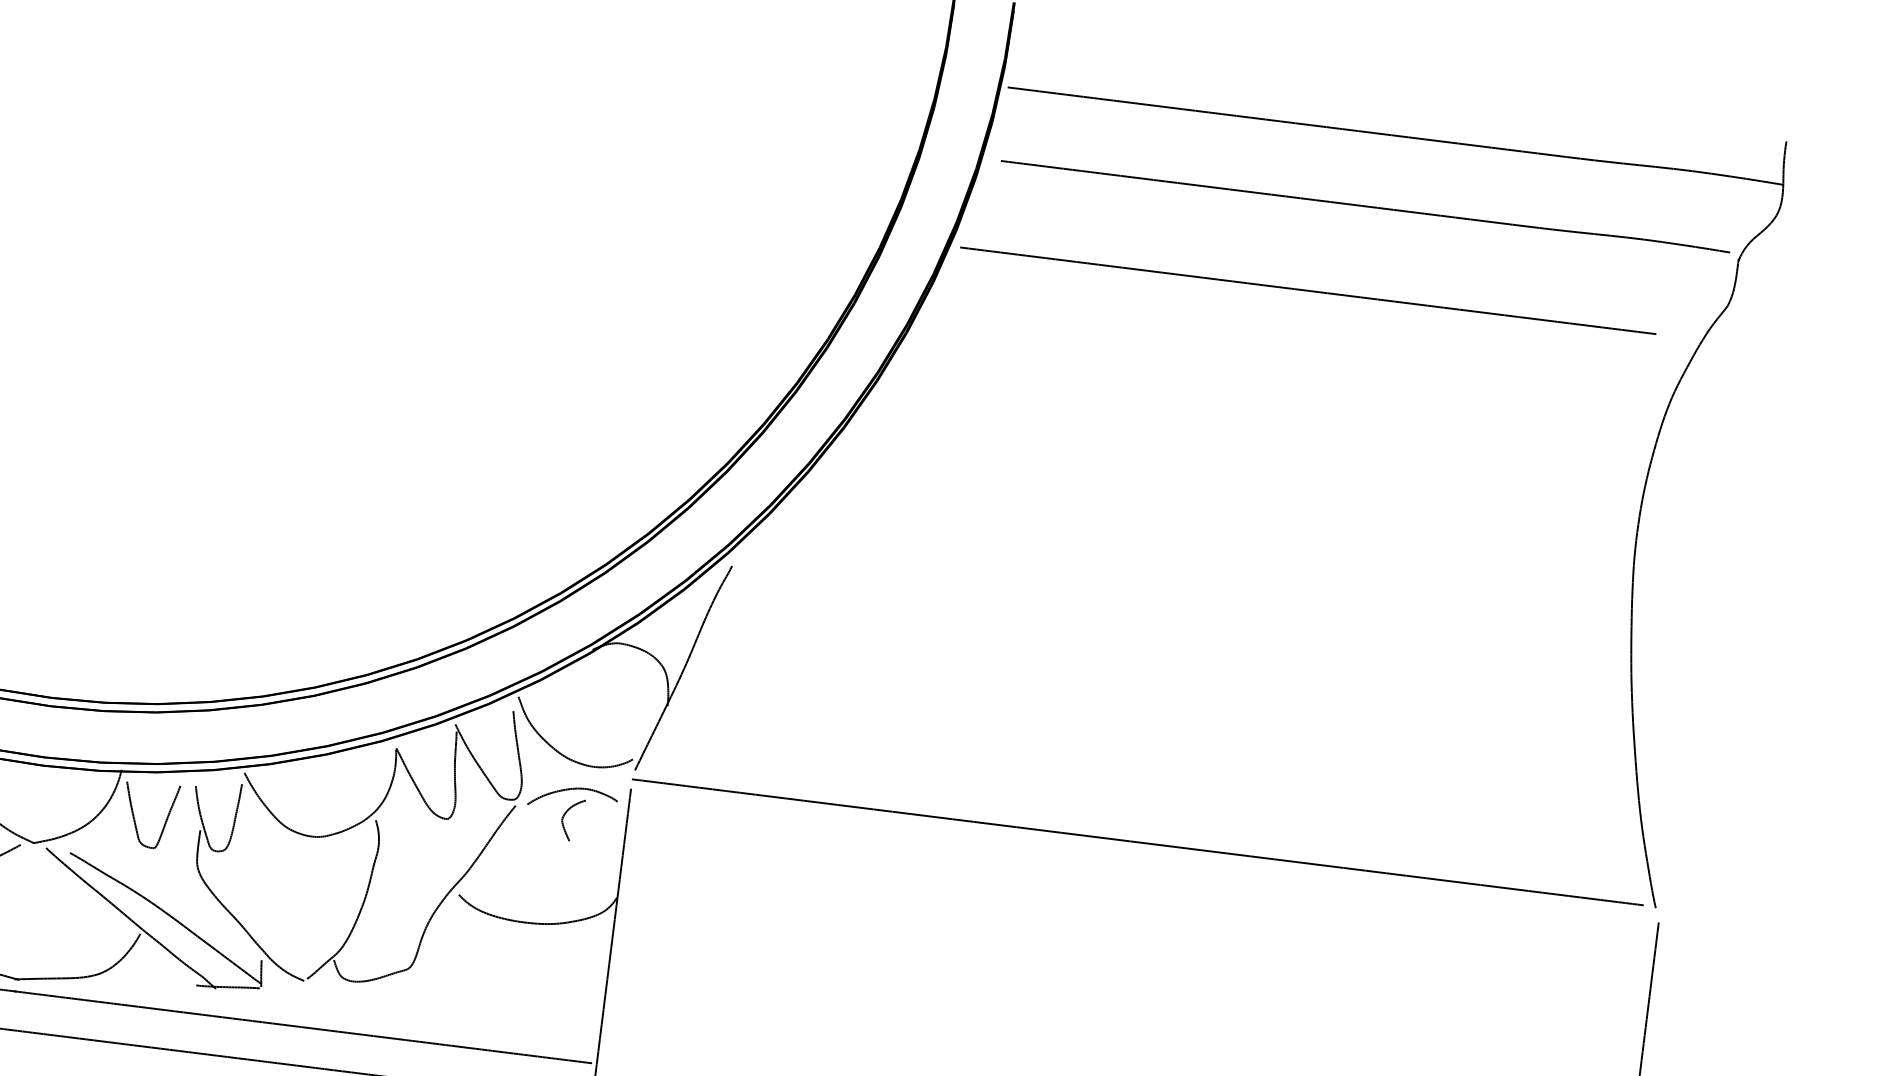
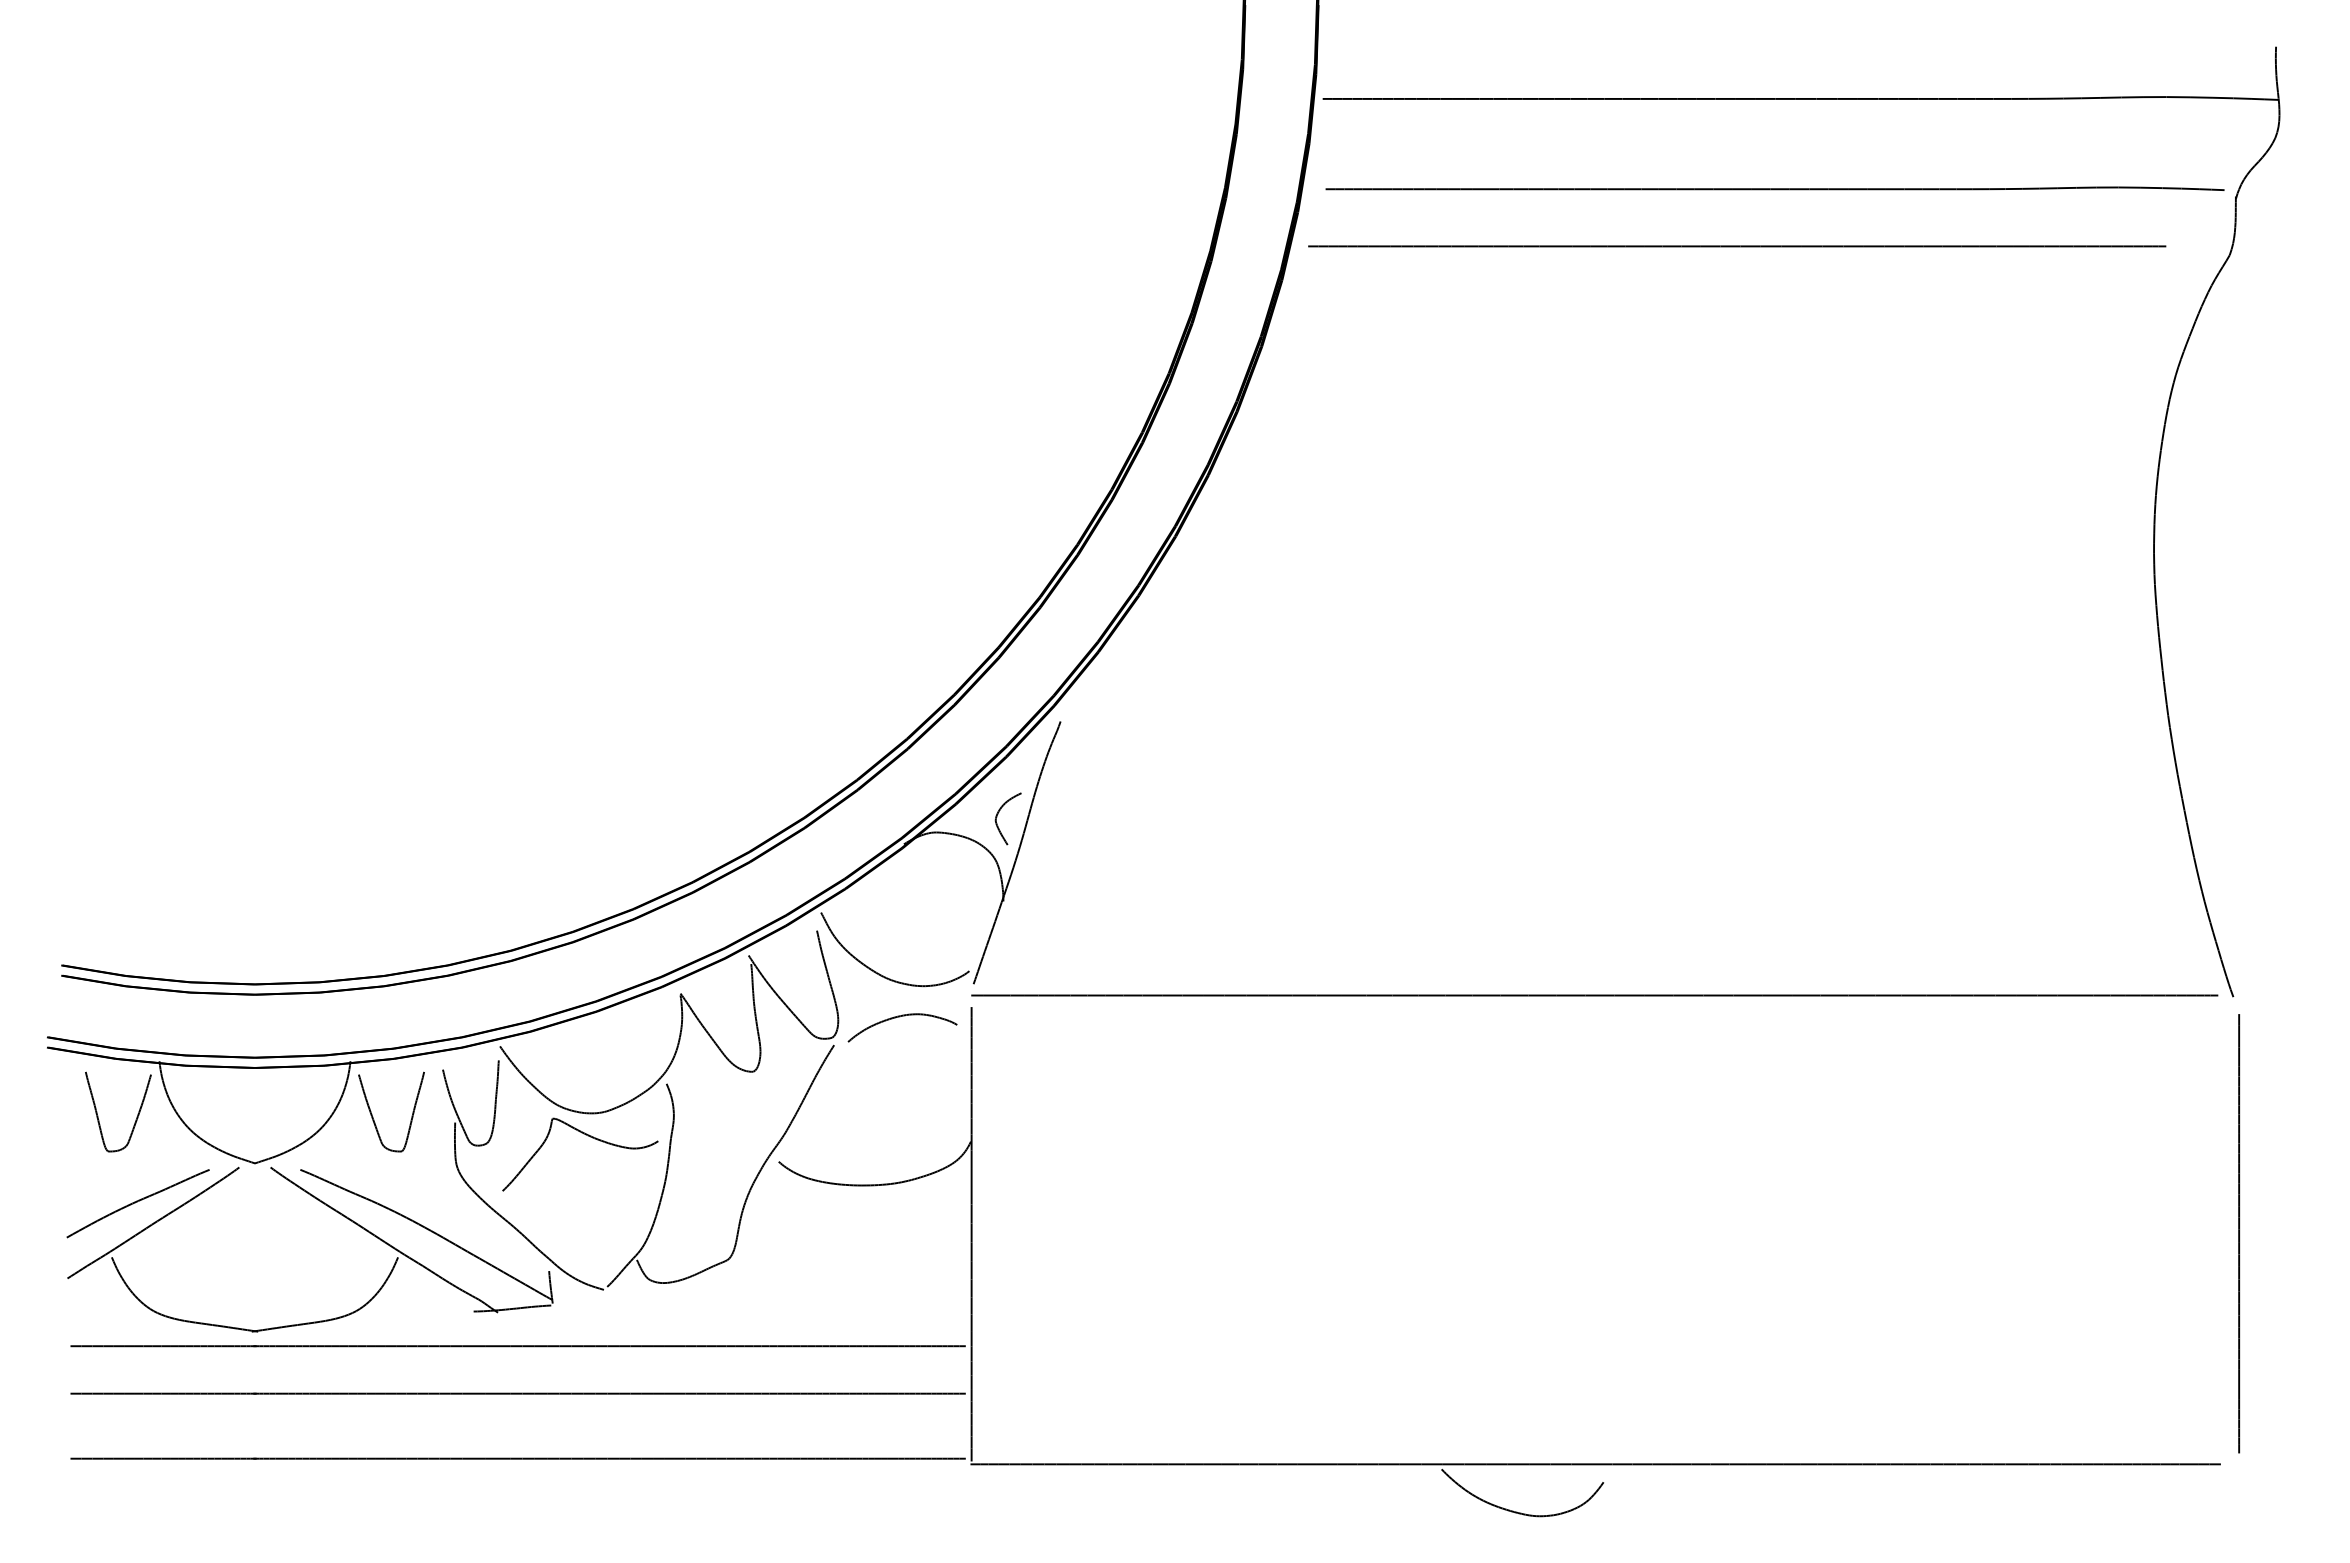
line: (1308, 290) -> (1737, 246), moved
part: (565, 815) -> (998, 814), moved
part: (304, 853) -> (585, 1135), added

